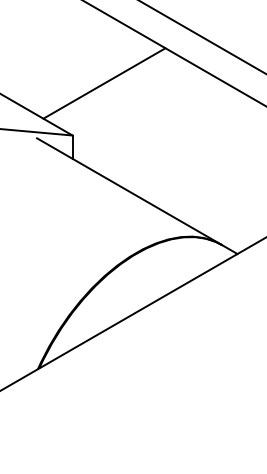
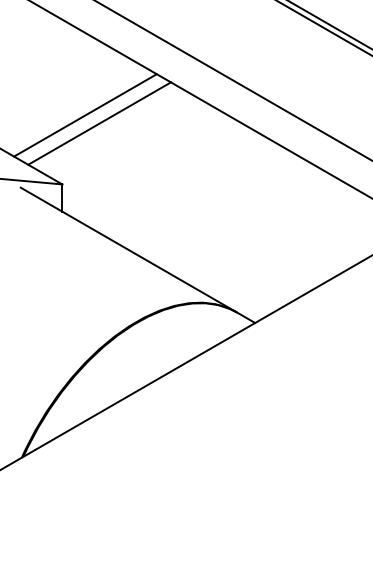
line: (92, 76) -> (85, 115), added

